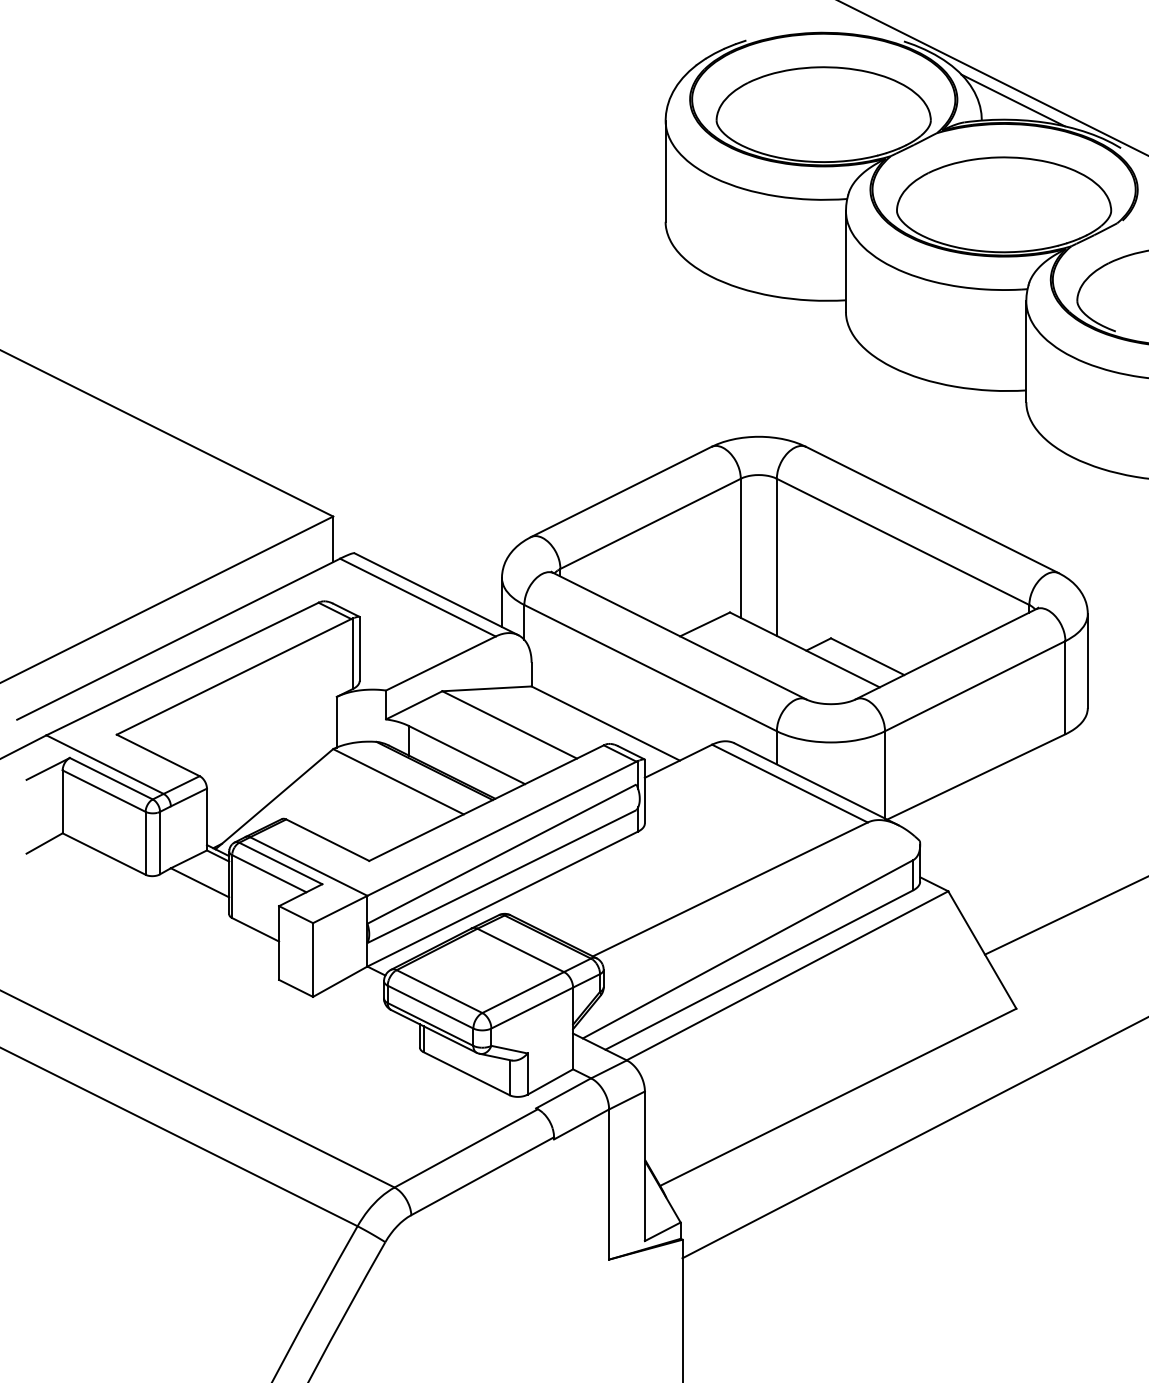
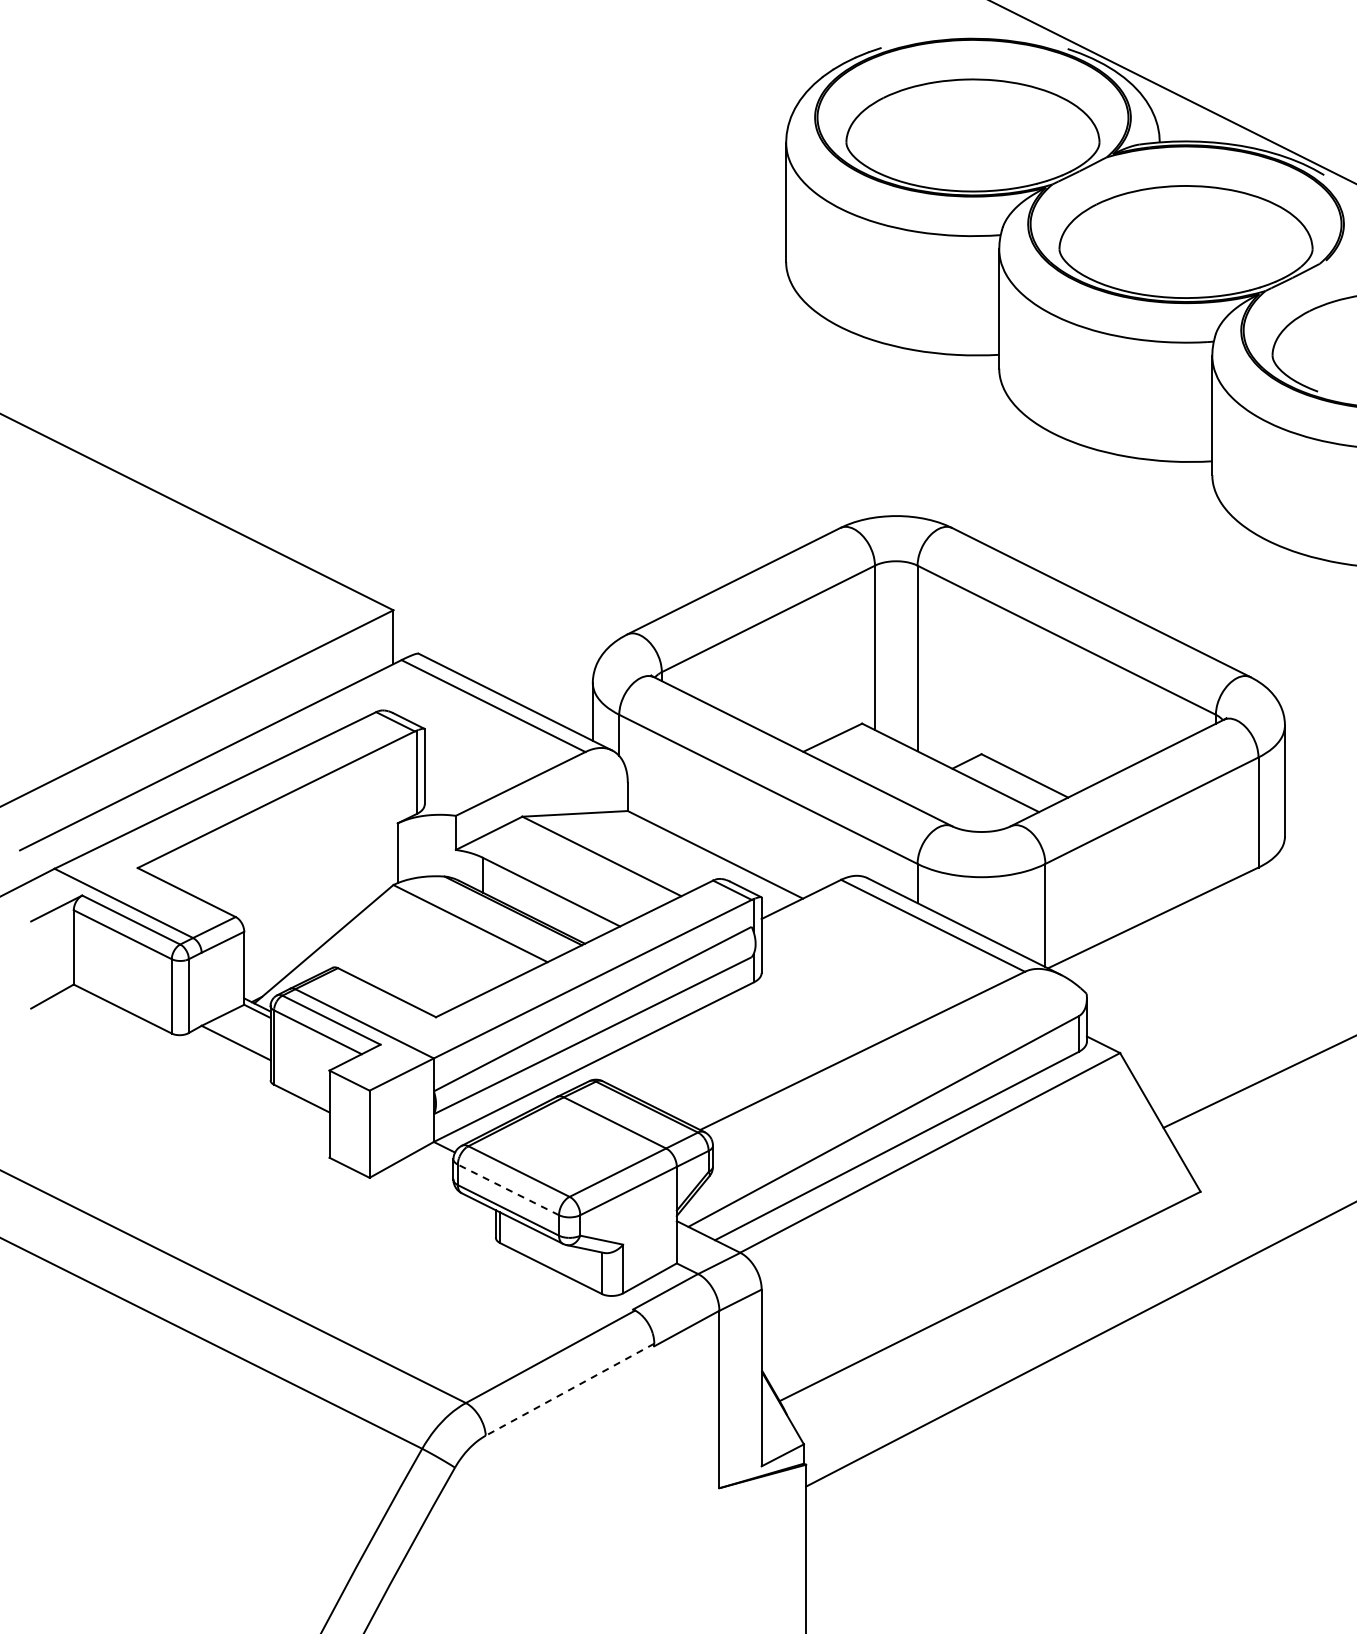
line: (1012, 100) -> (1196, 118), removed
line: (430, 1006) -> (508, 1189), solid -> dashed
line: (482, 1176) -> (569, 1389), solid -> dashed

